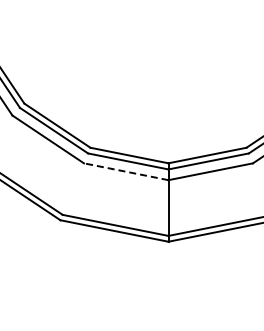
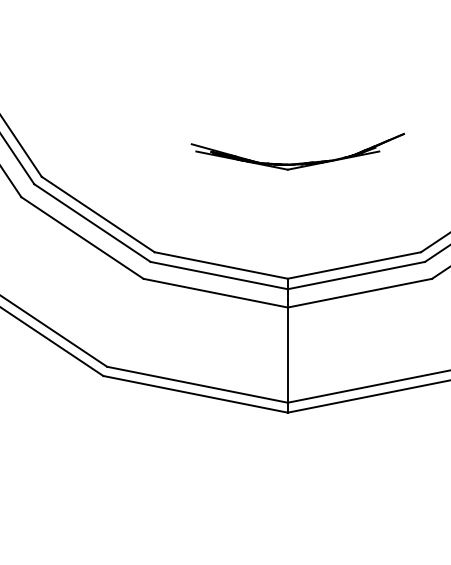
part: (176, 94) -> (301, 161), added
line: (125, 171) -> (214, 292), dashed -> solid

